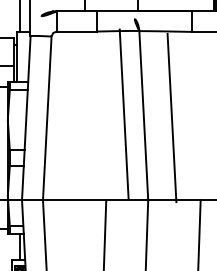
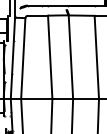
line: (124, 112) -> (50, 56), moved
line: (171, 116) -> (96, 56), moved

